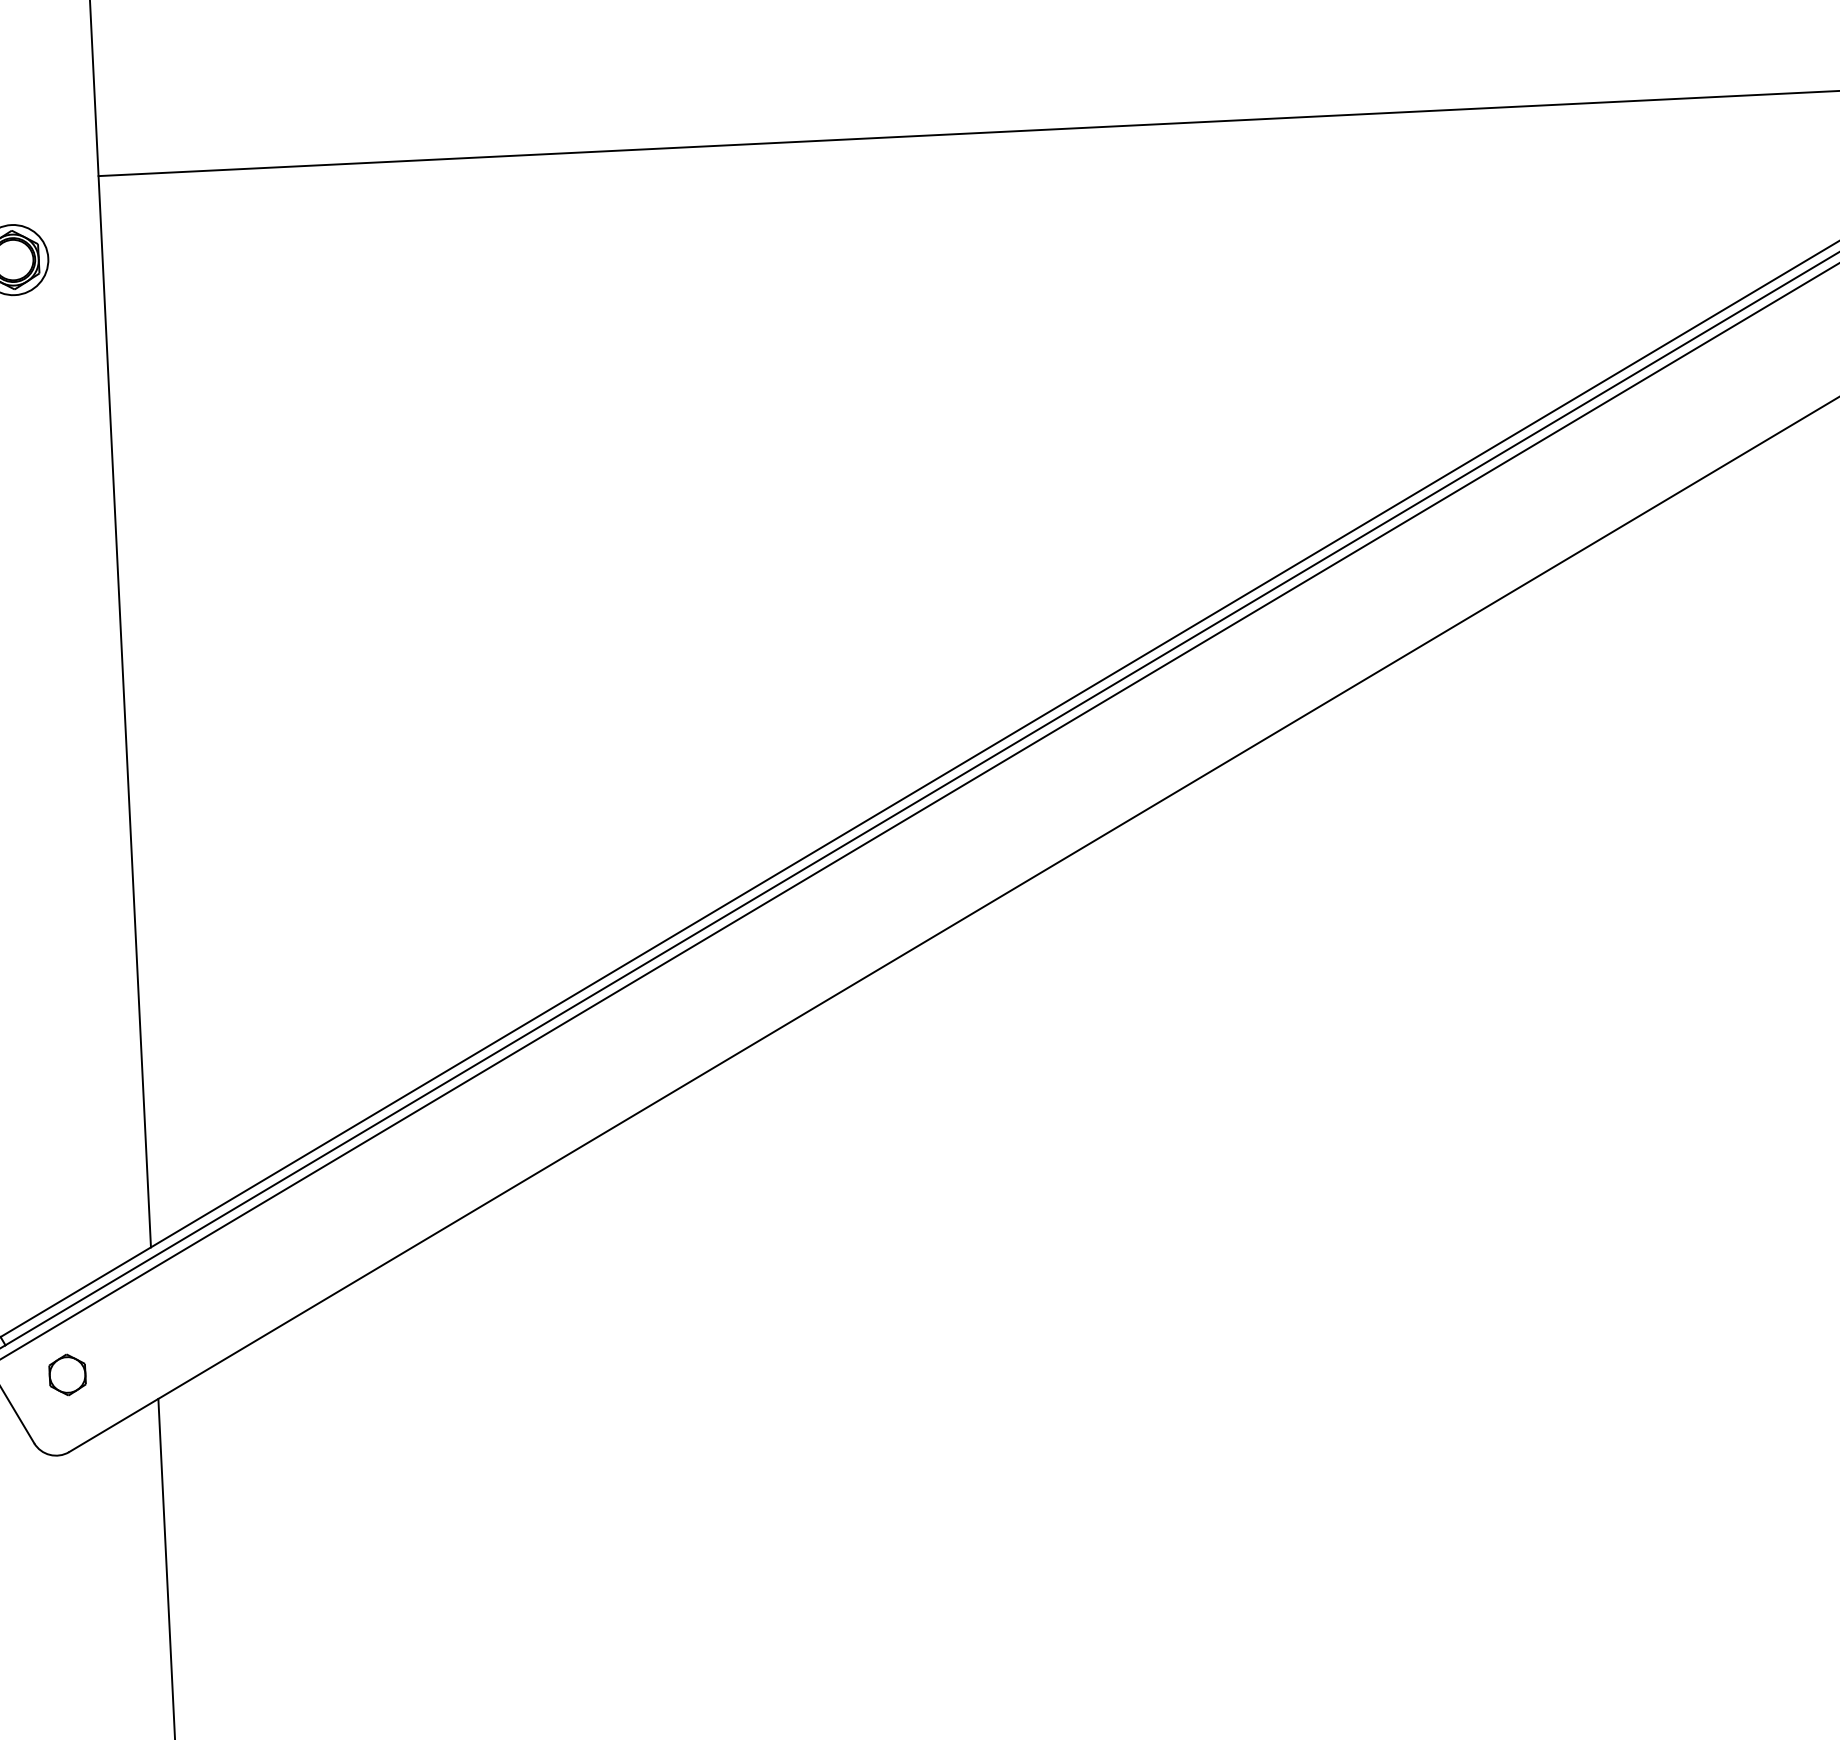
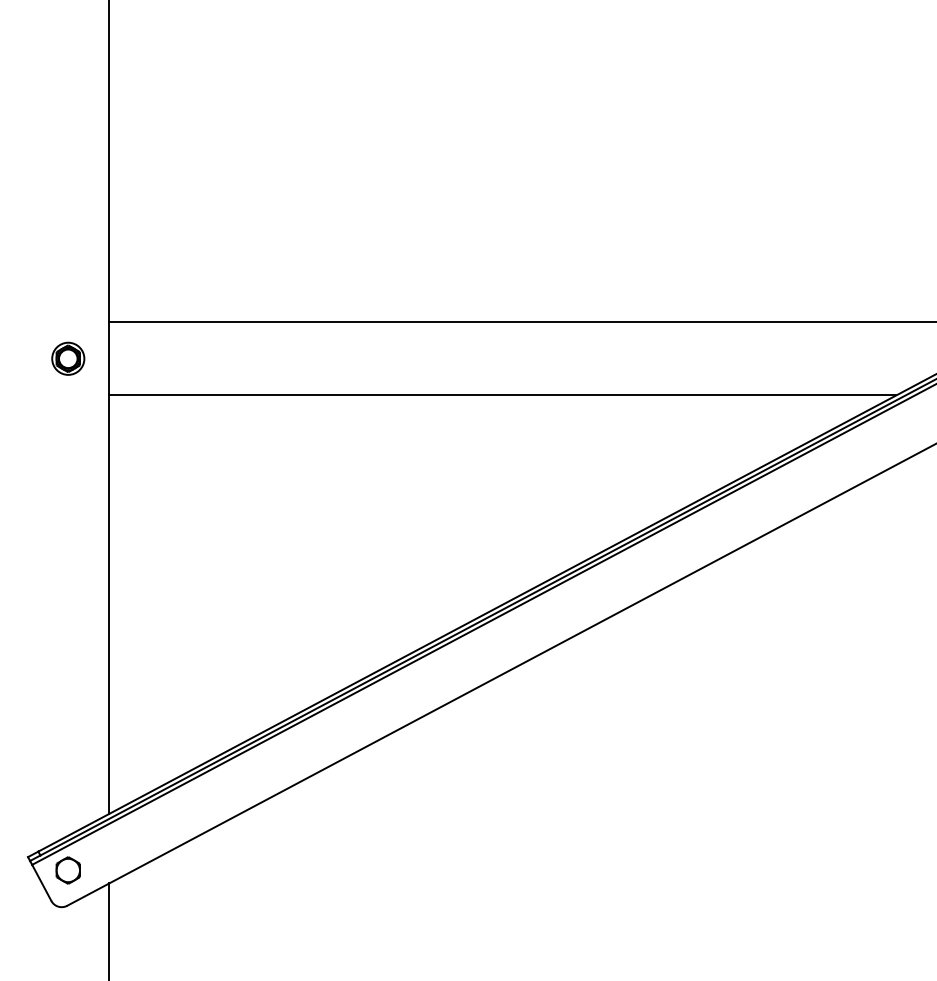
line: (963, 293) -> (502, 395), added
part: (66, 1375) -> (67, 870), size x1.43

